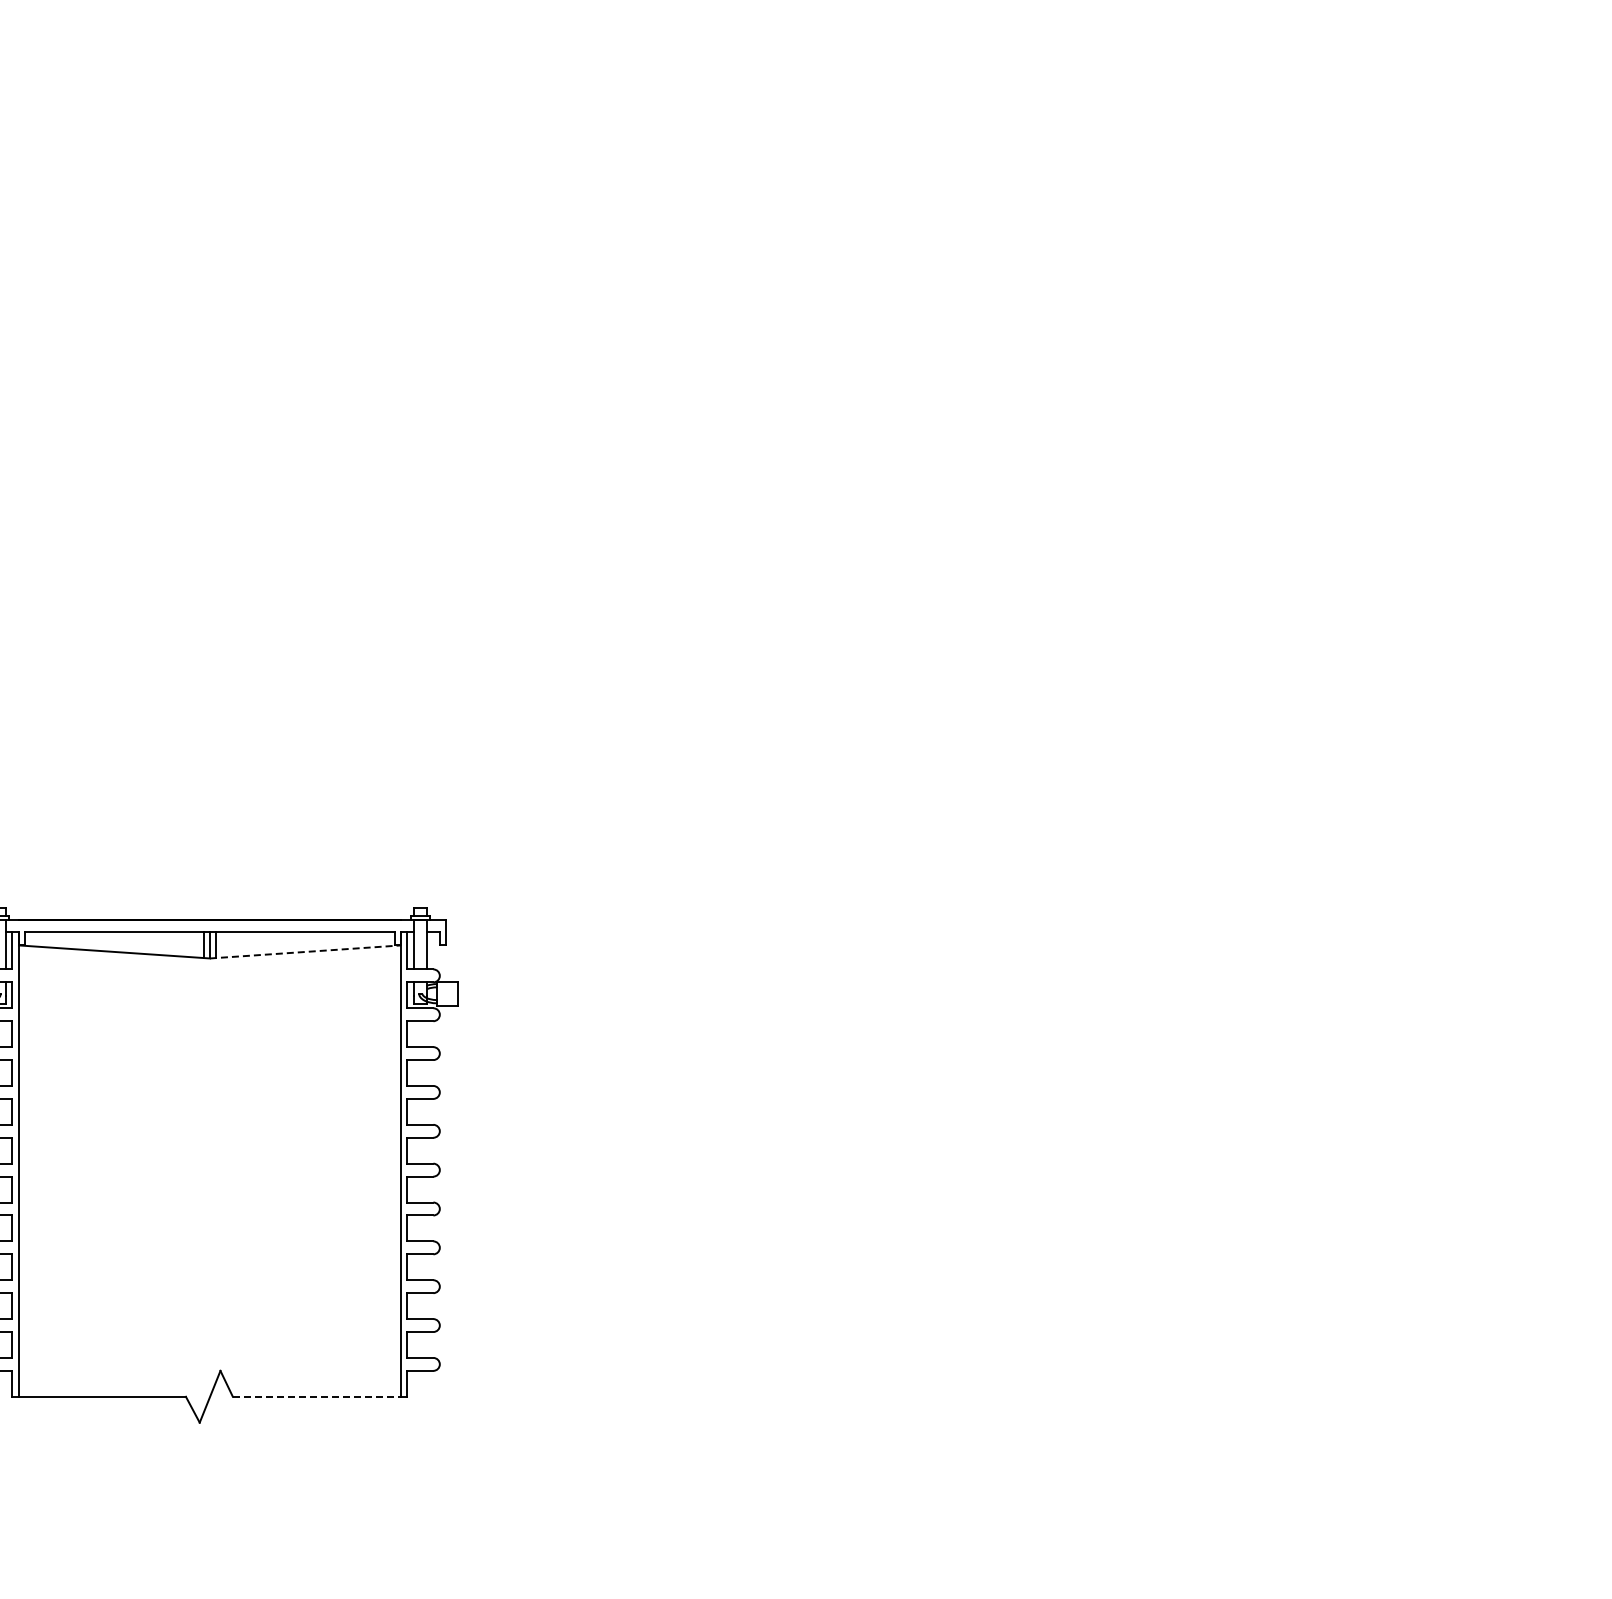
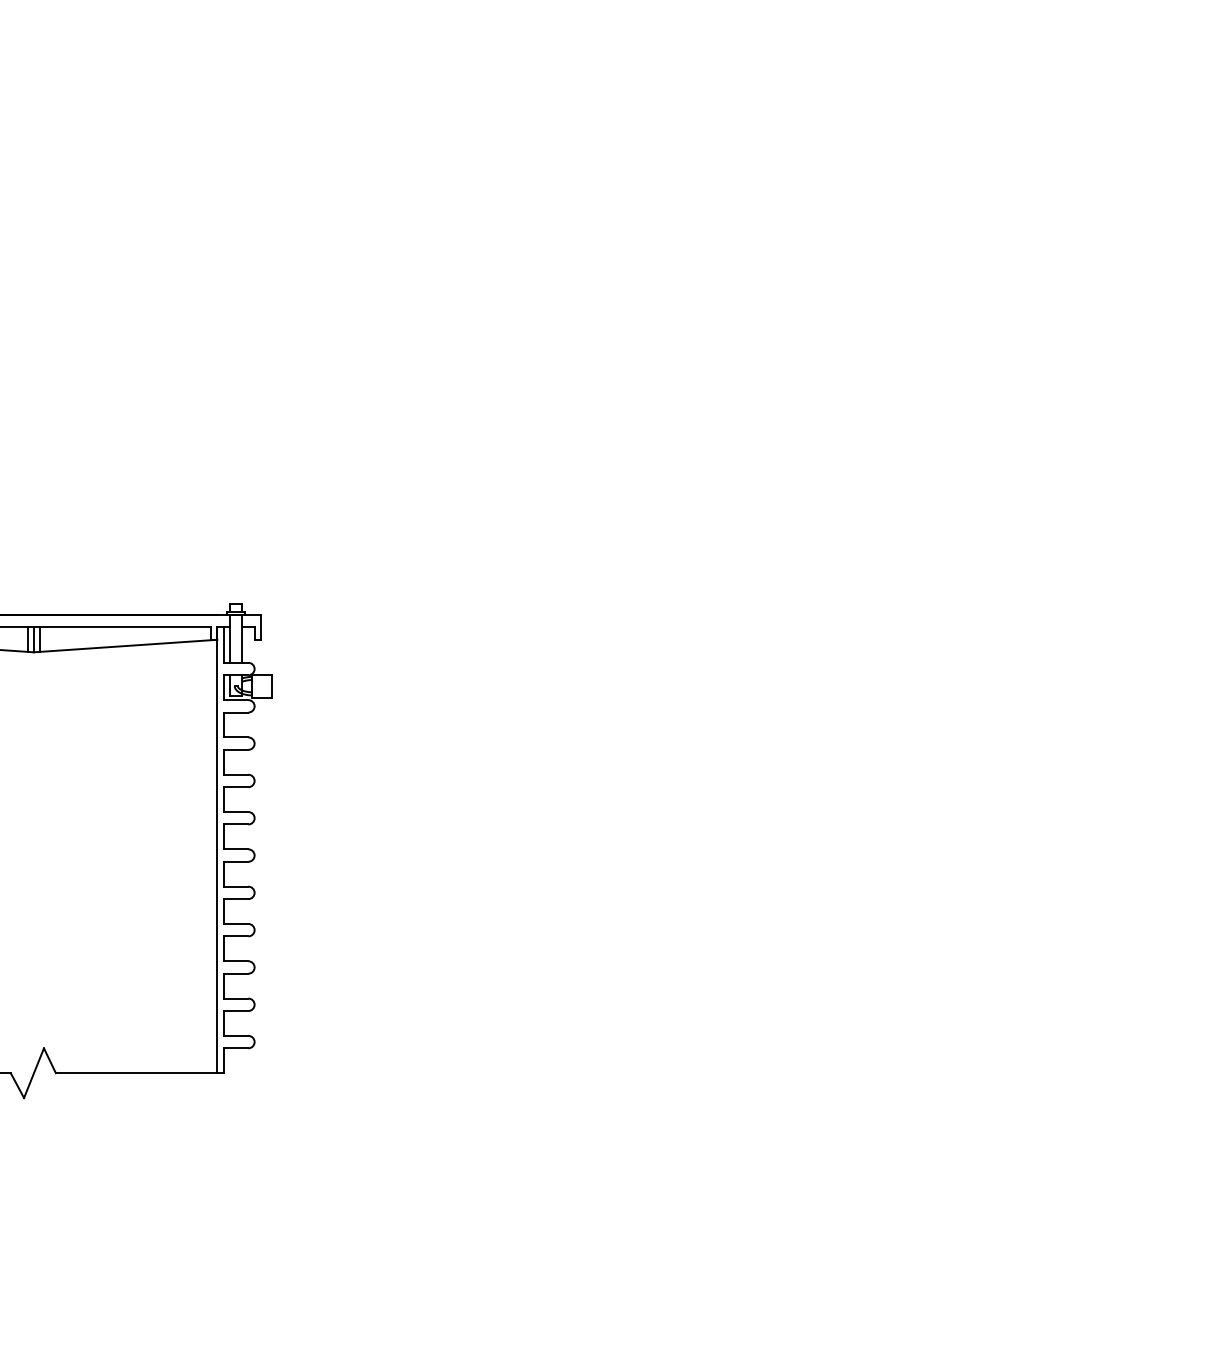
line: (305, 951) -> (125, 645), dashed -> solid
line: (317, 1396) -> (137, 1072), dashed -> solid

